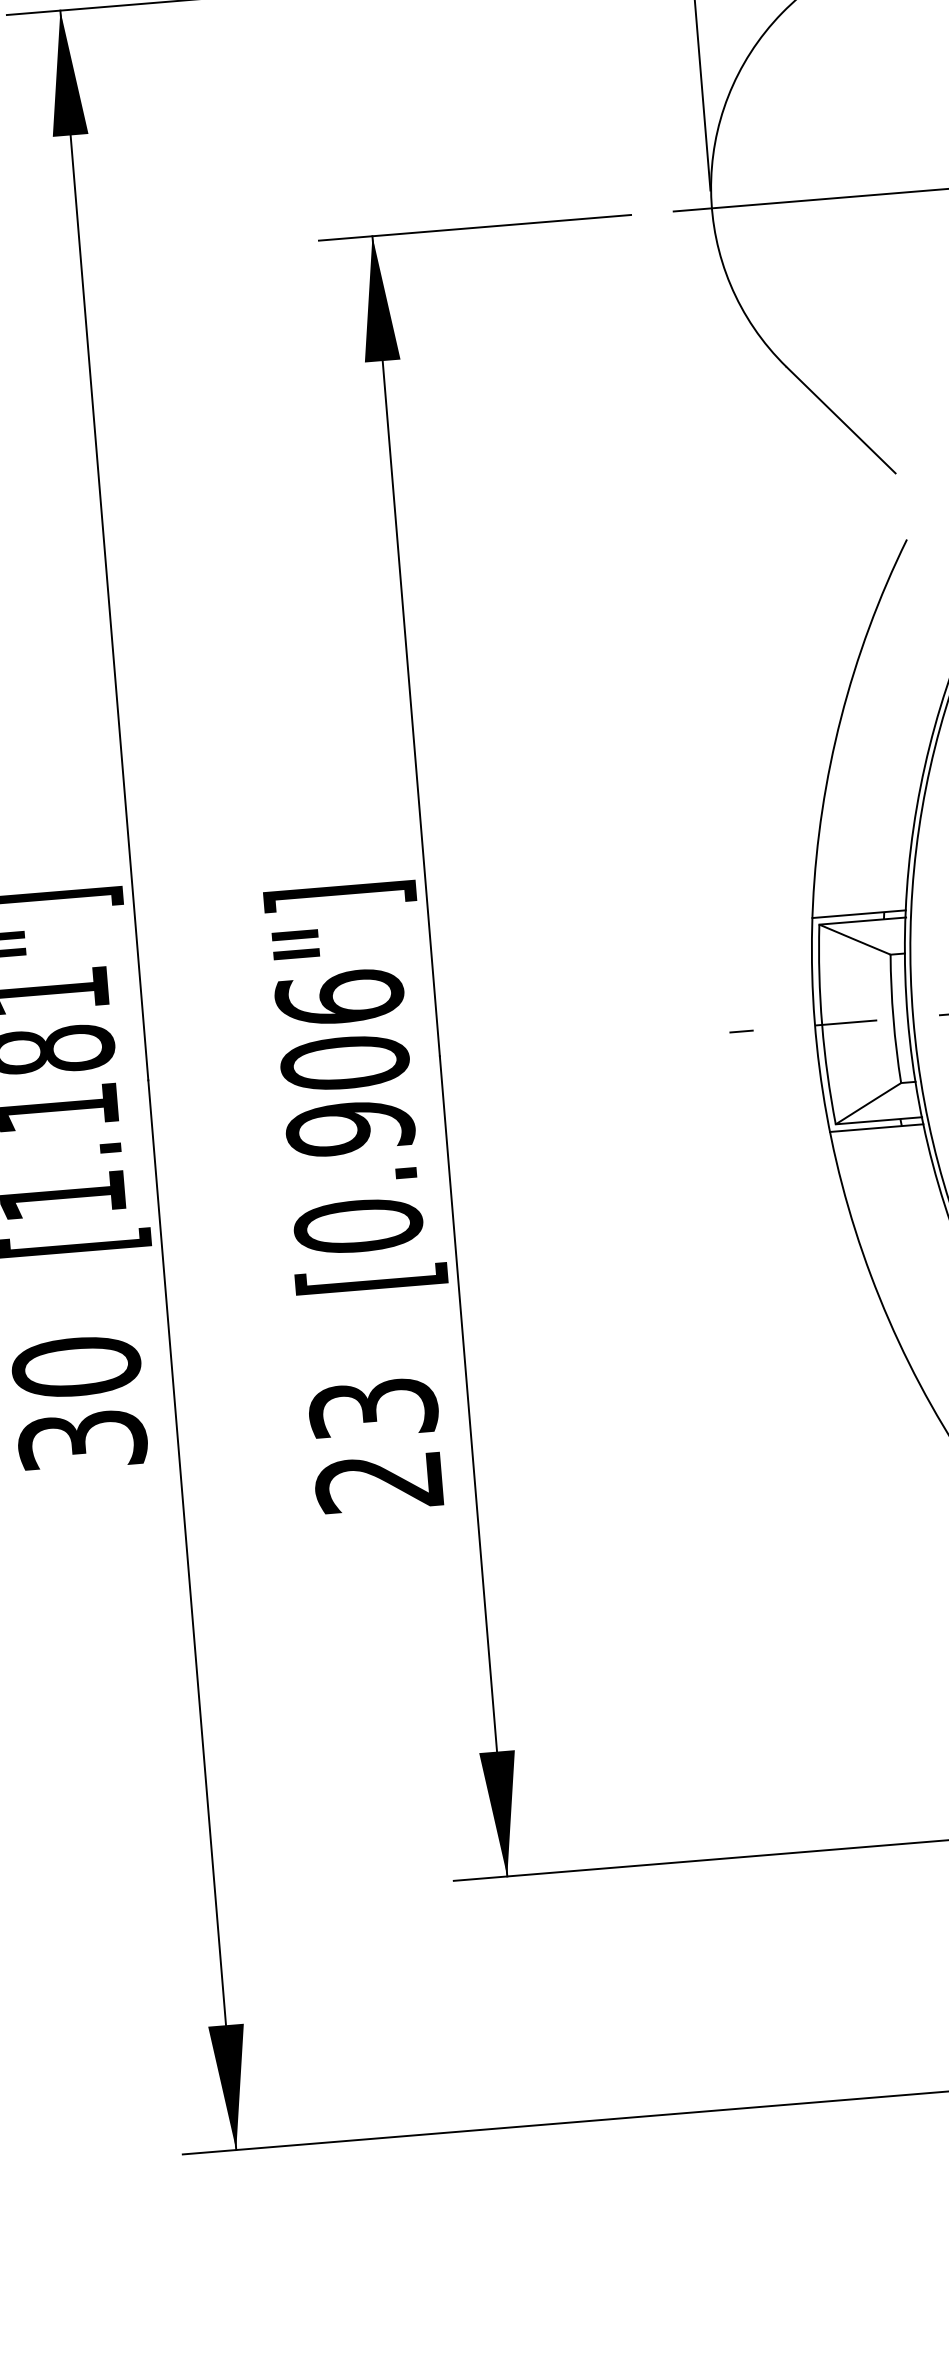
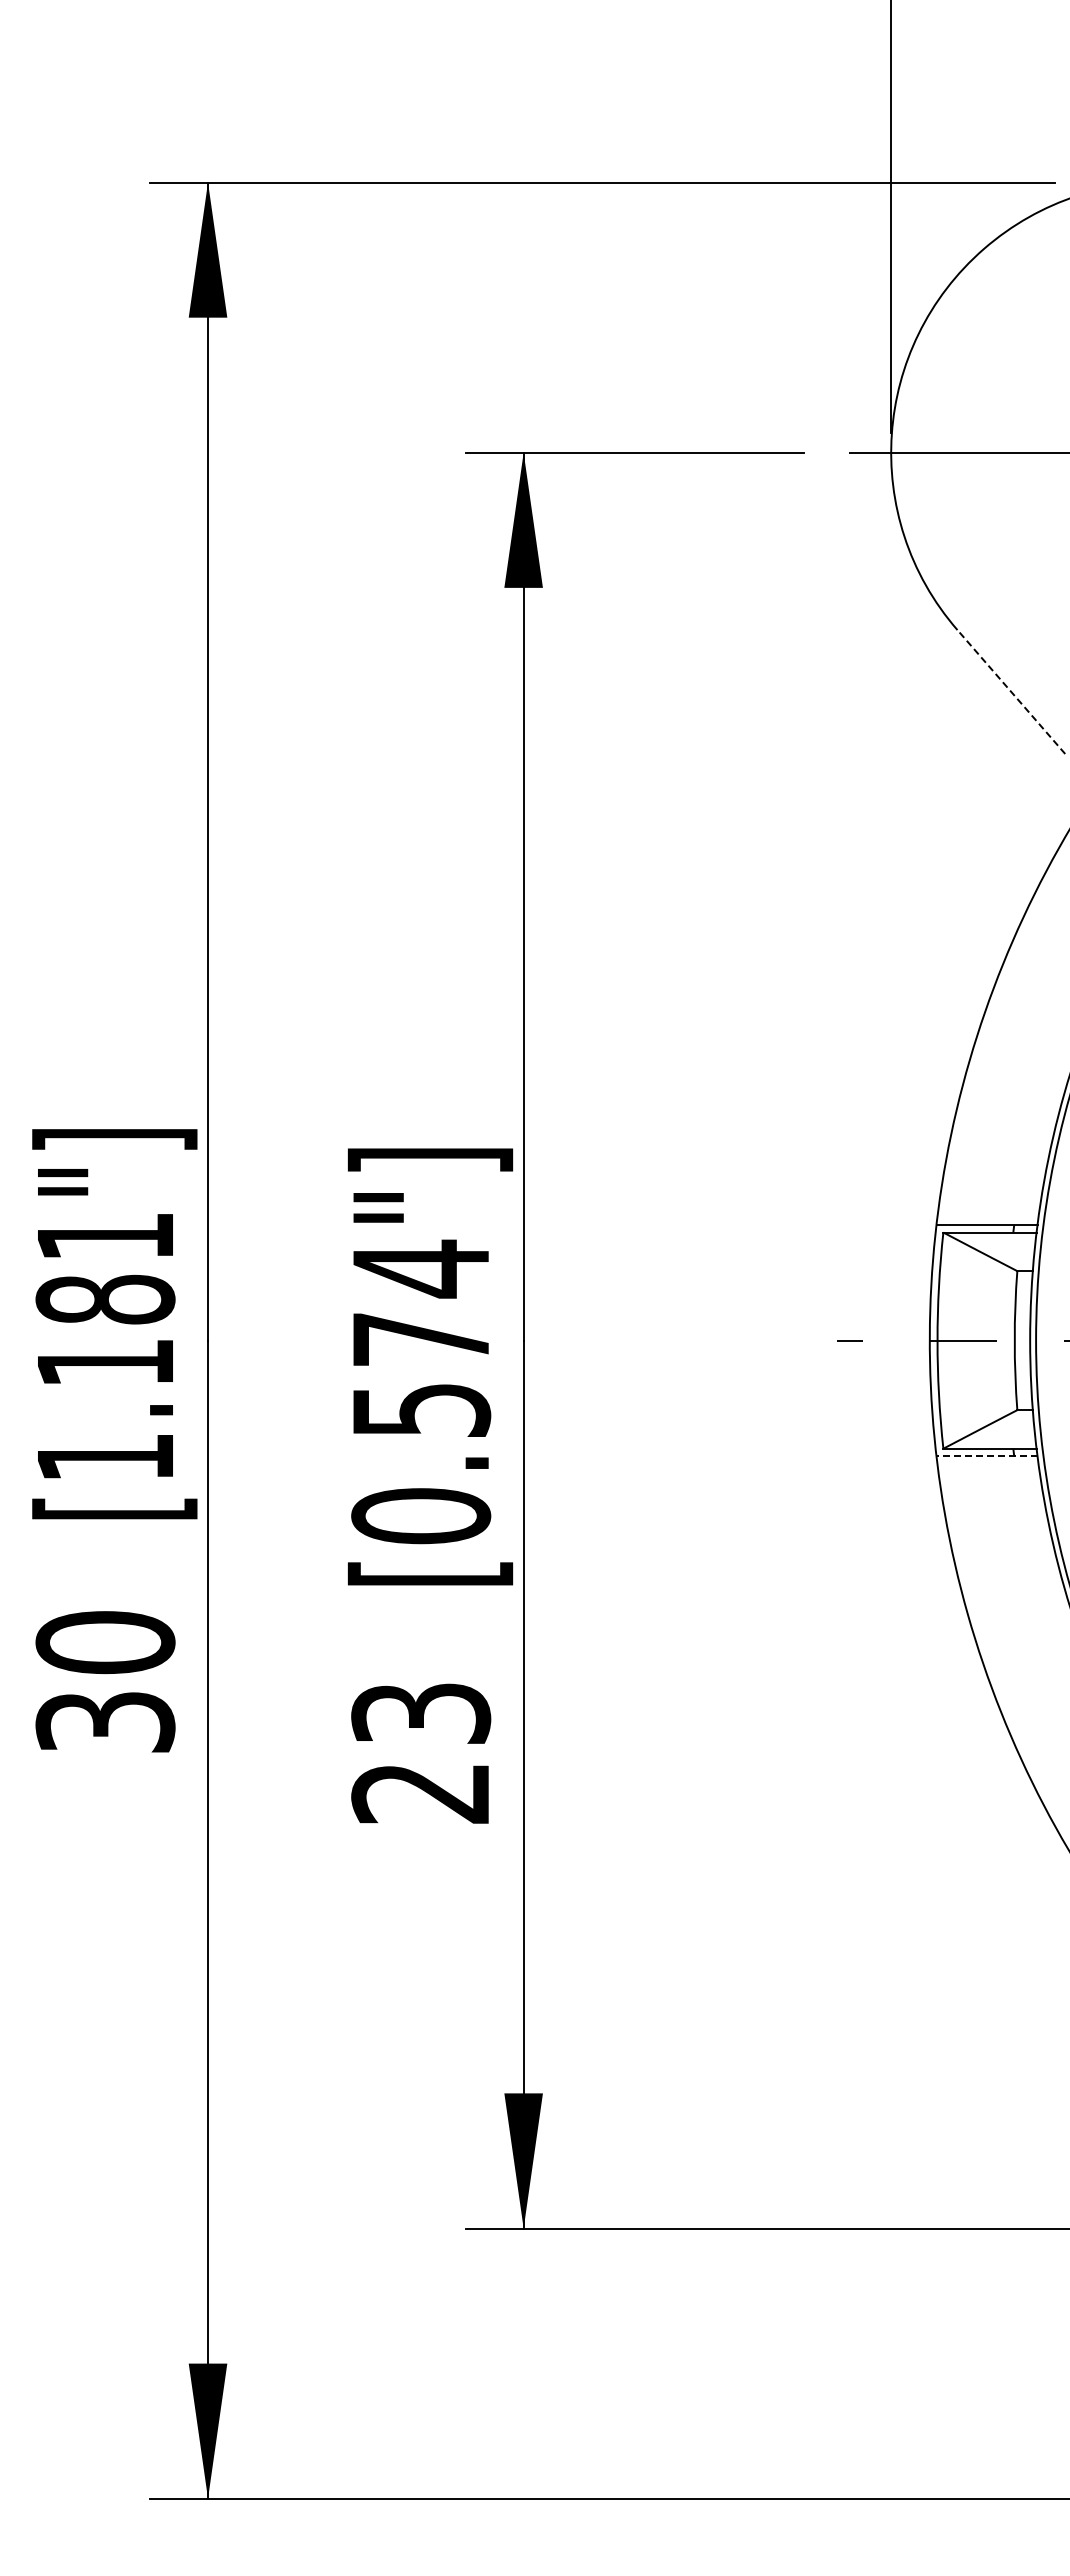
line: (841, 419) -> (1011, 691), solid -> dashed
text: (345, 1062) -> (421, 1338), [0.906"] -> [0.574"]
line: (877, 1128) -> (987, 1456), solid -> dashed

